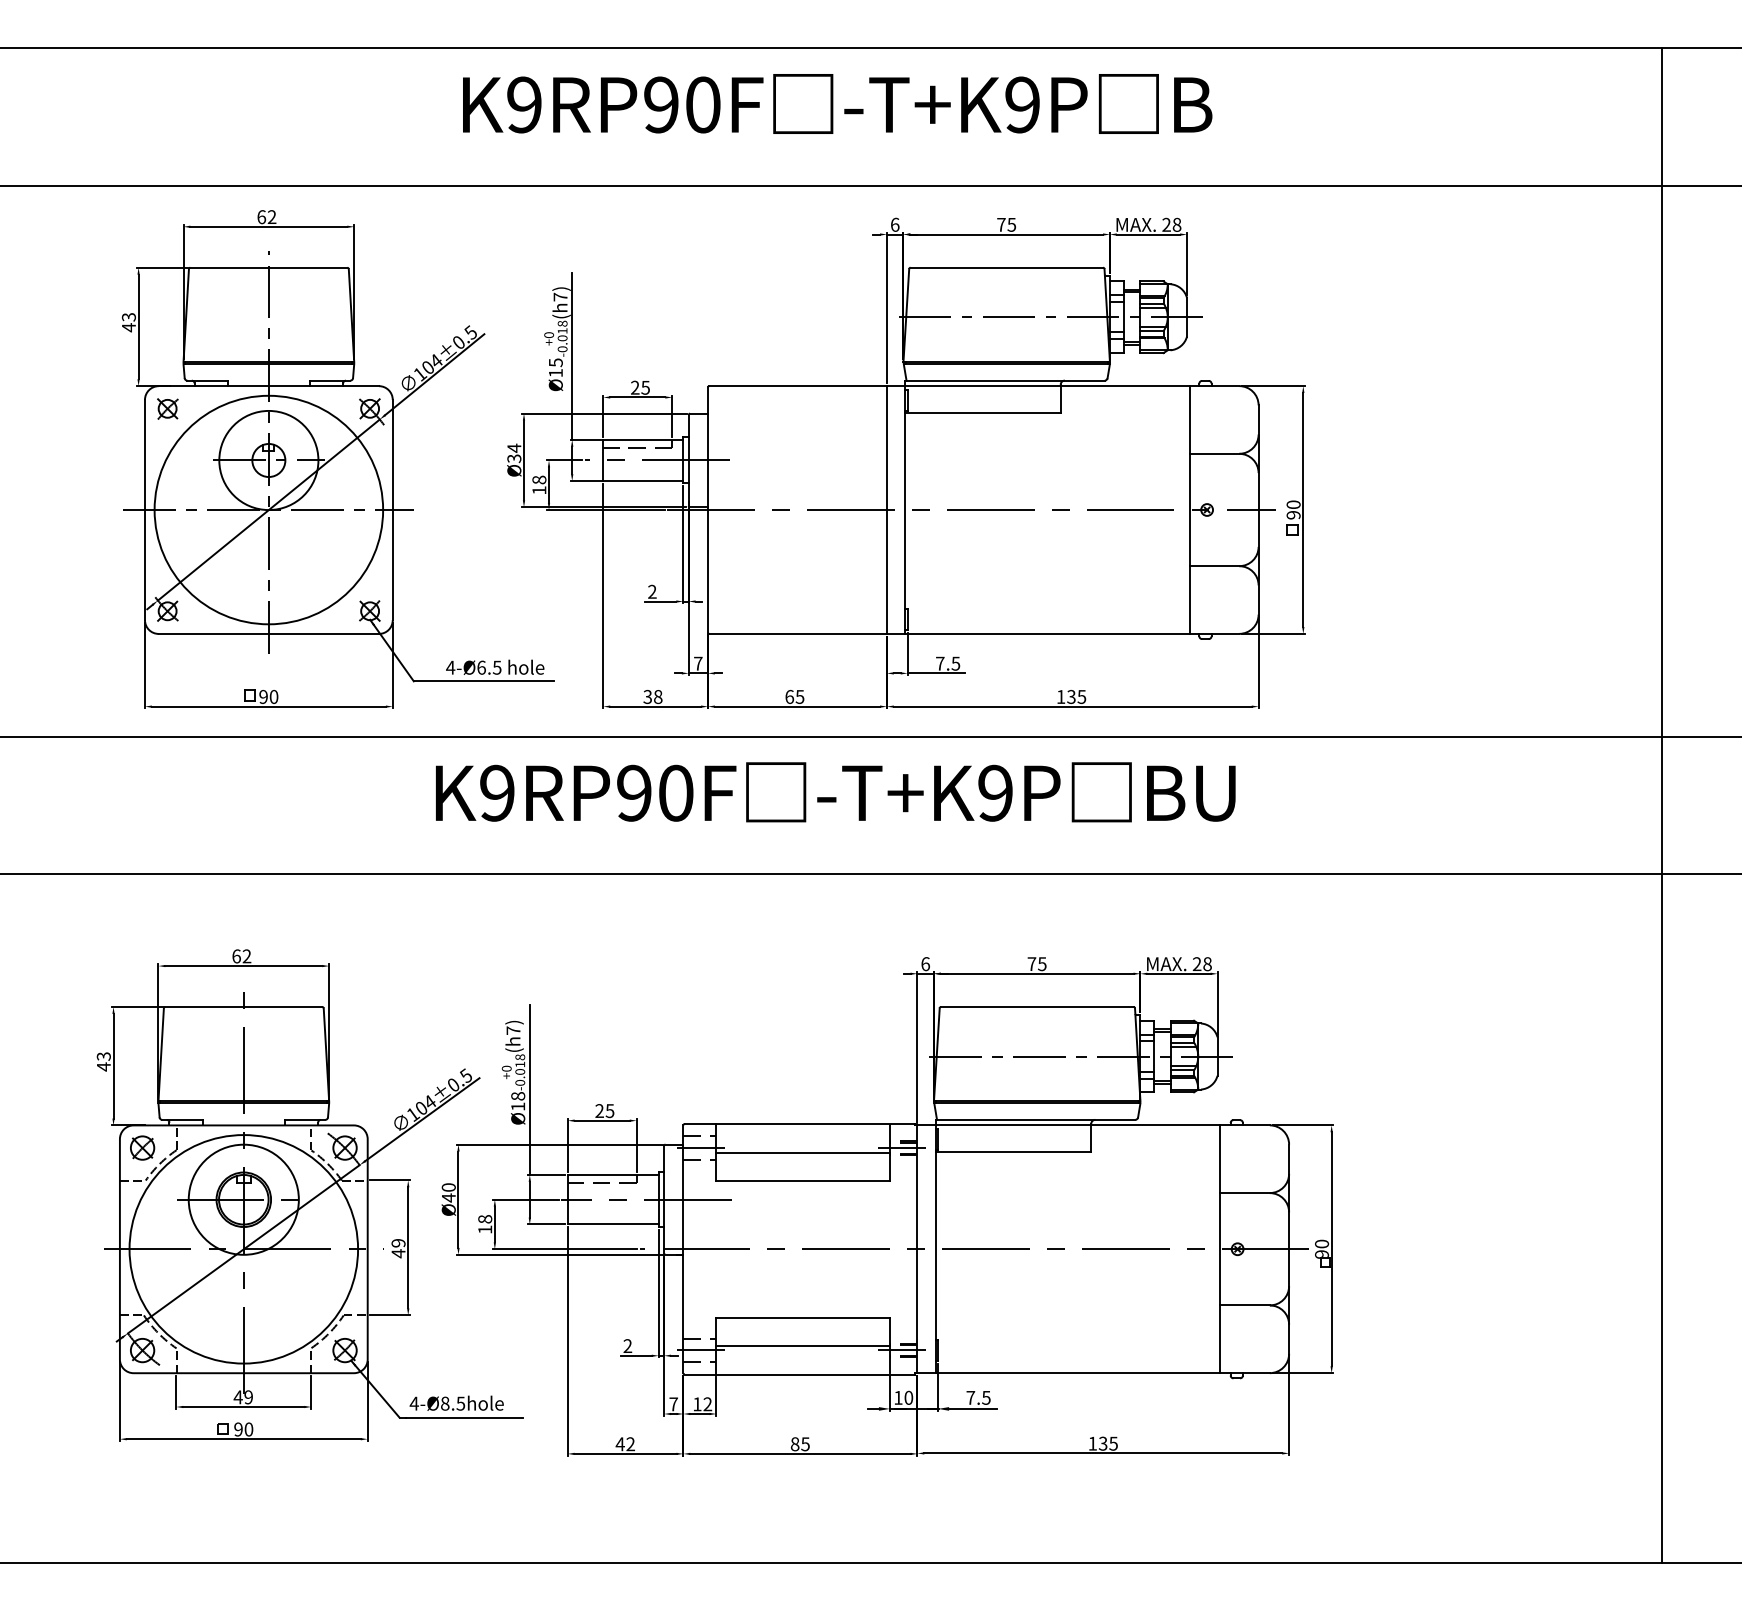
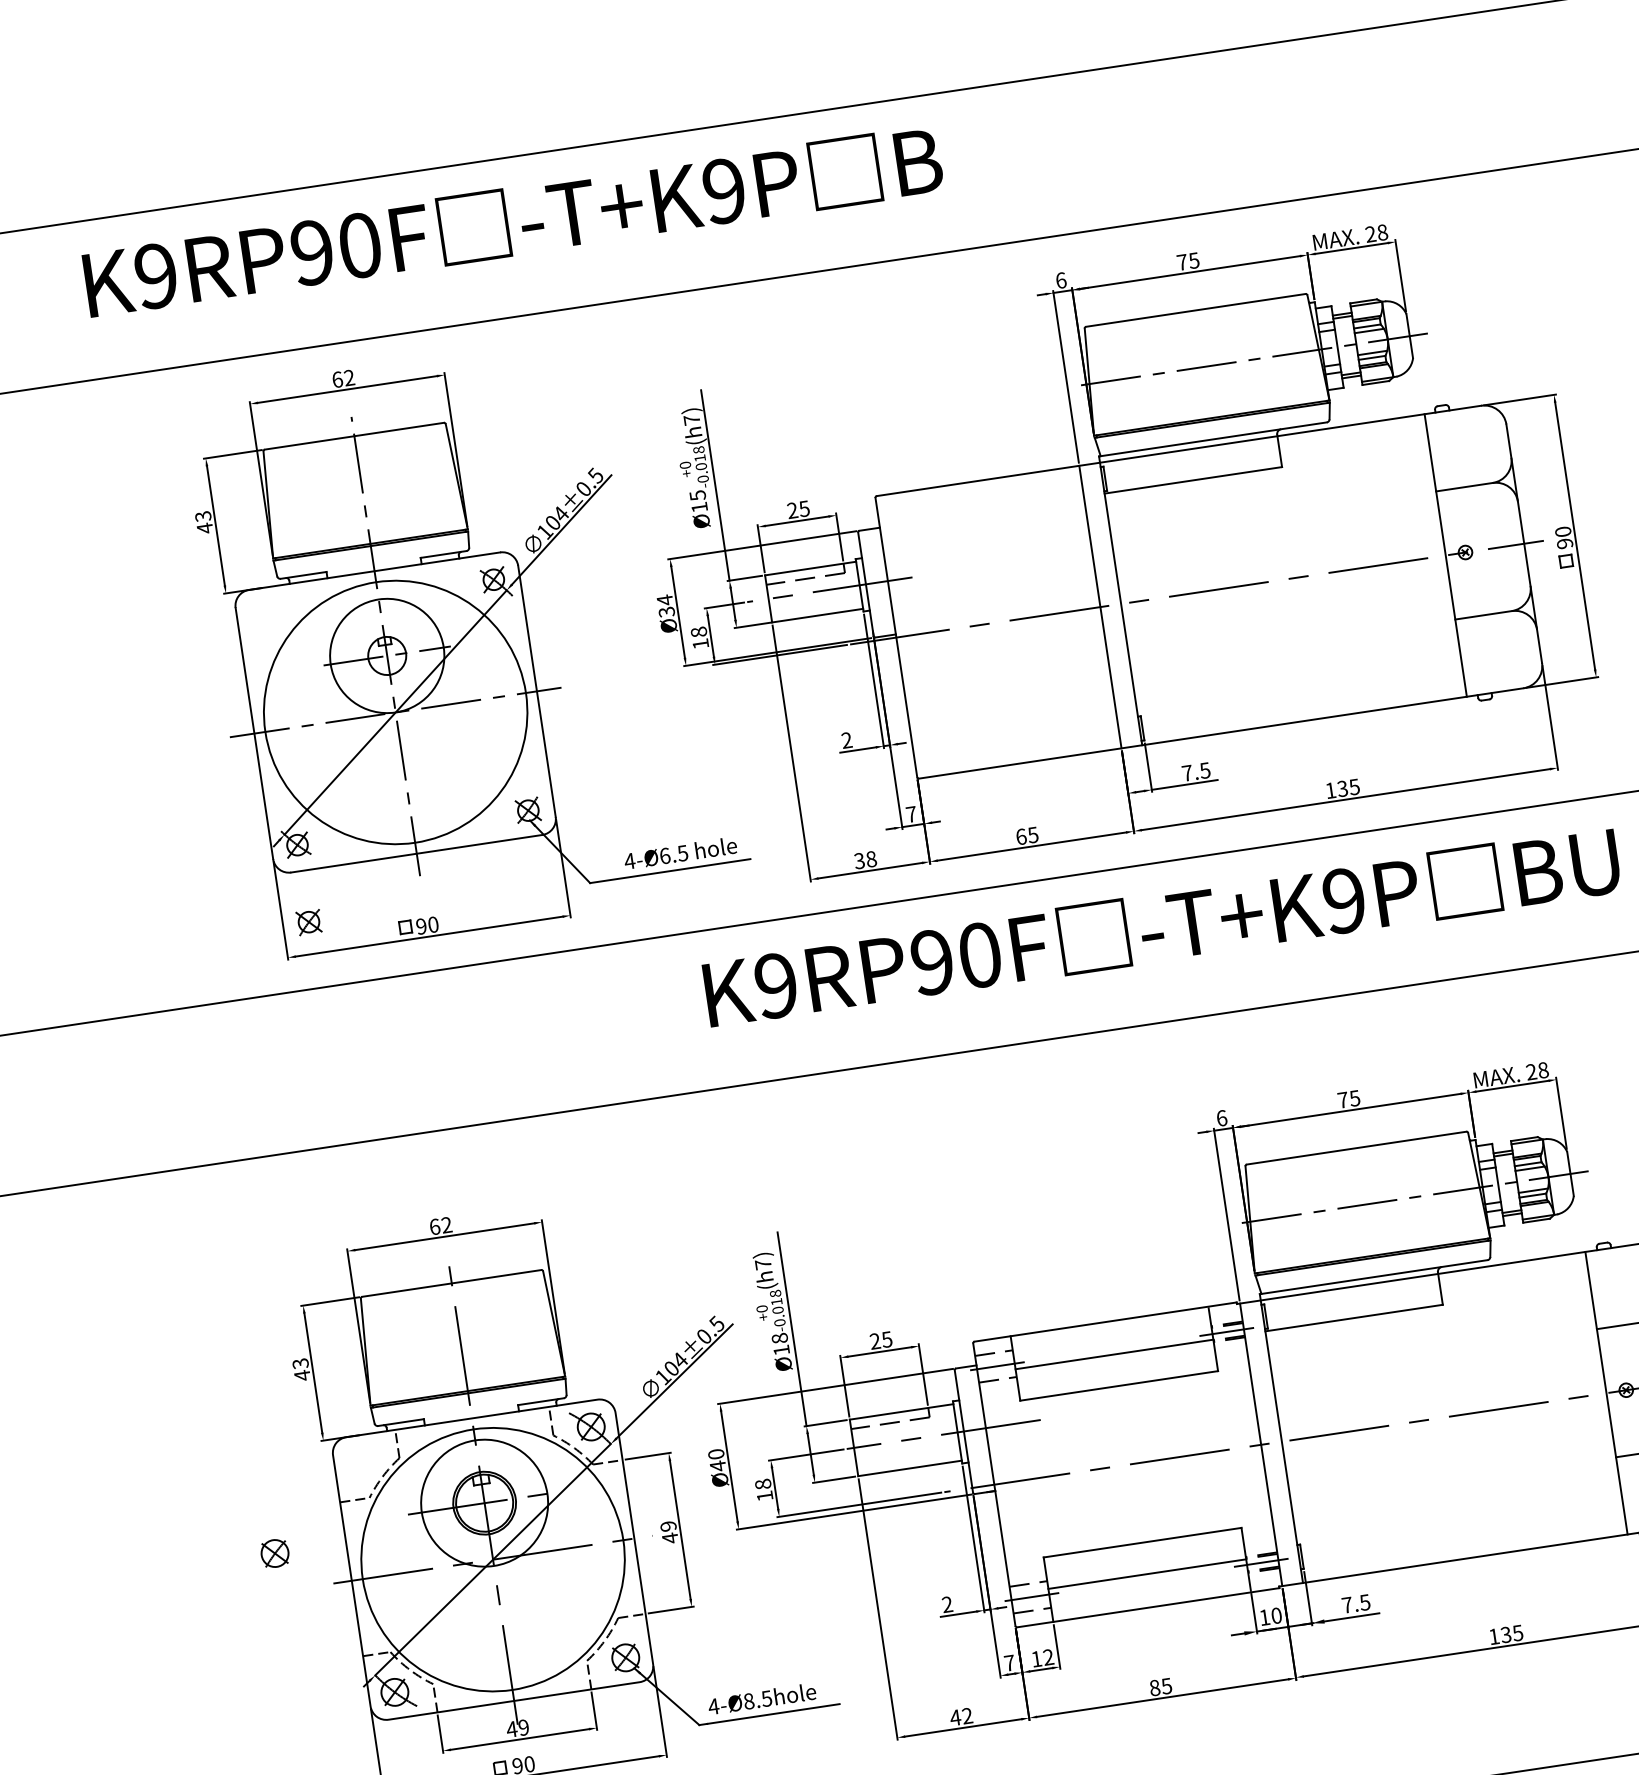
text: (837, 103) -> (512, 221), moved
part: (167, 408) -> (308, 921), moved
text: (835, 792) -> (1161, 927), moved
part: (142, 1147) -> (274, 1552), moved

